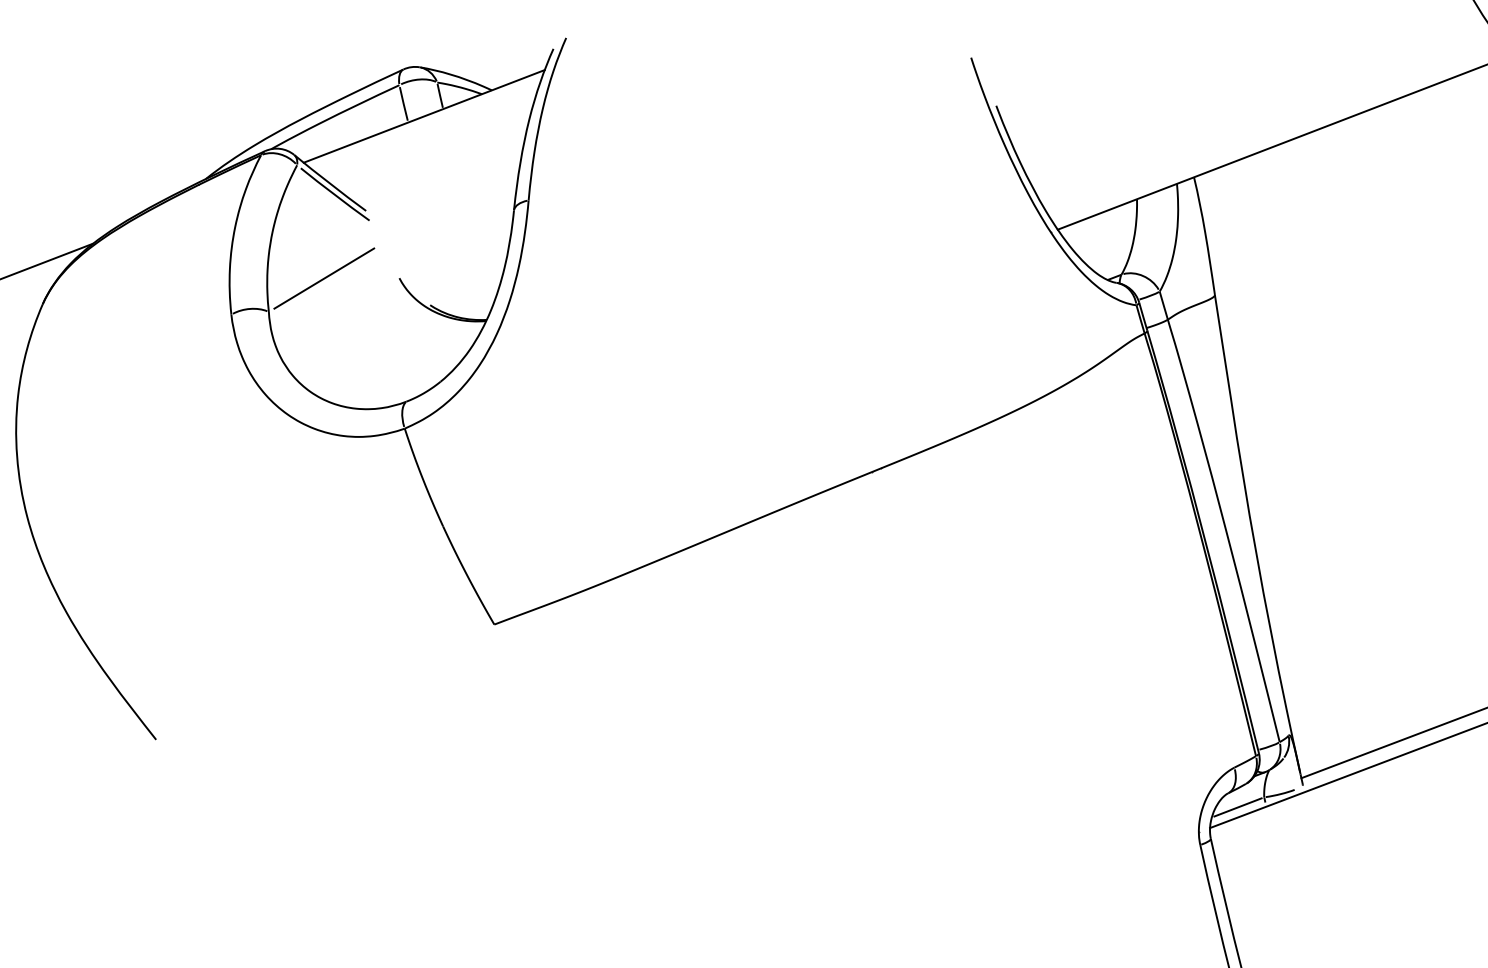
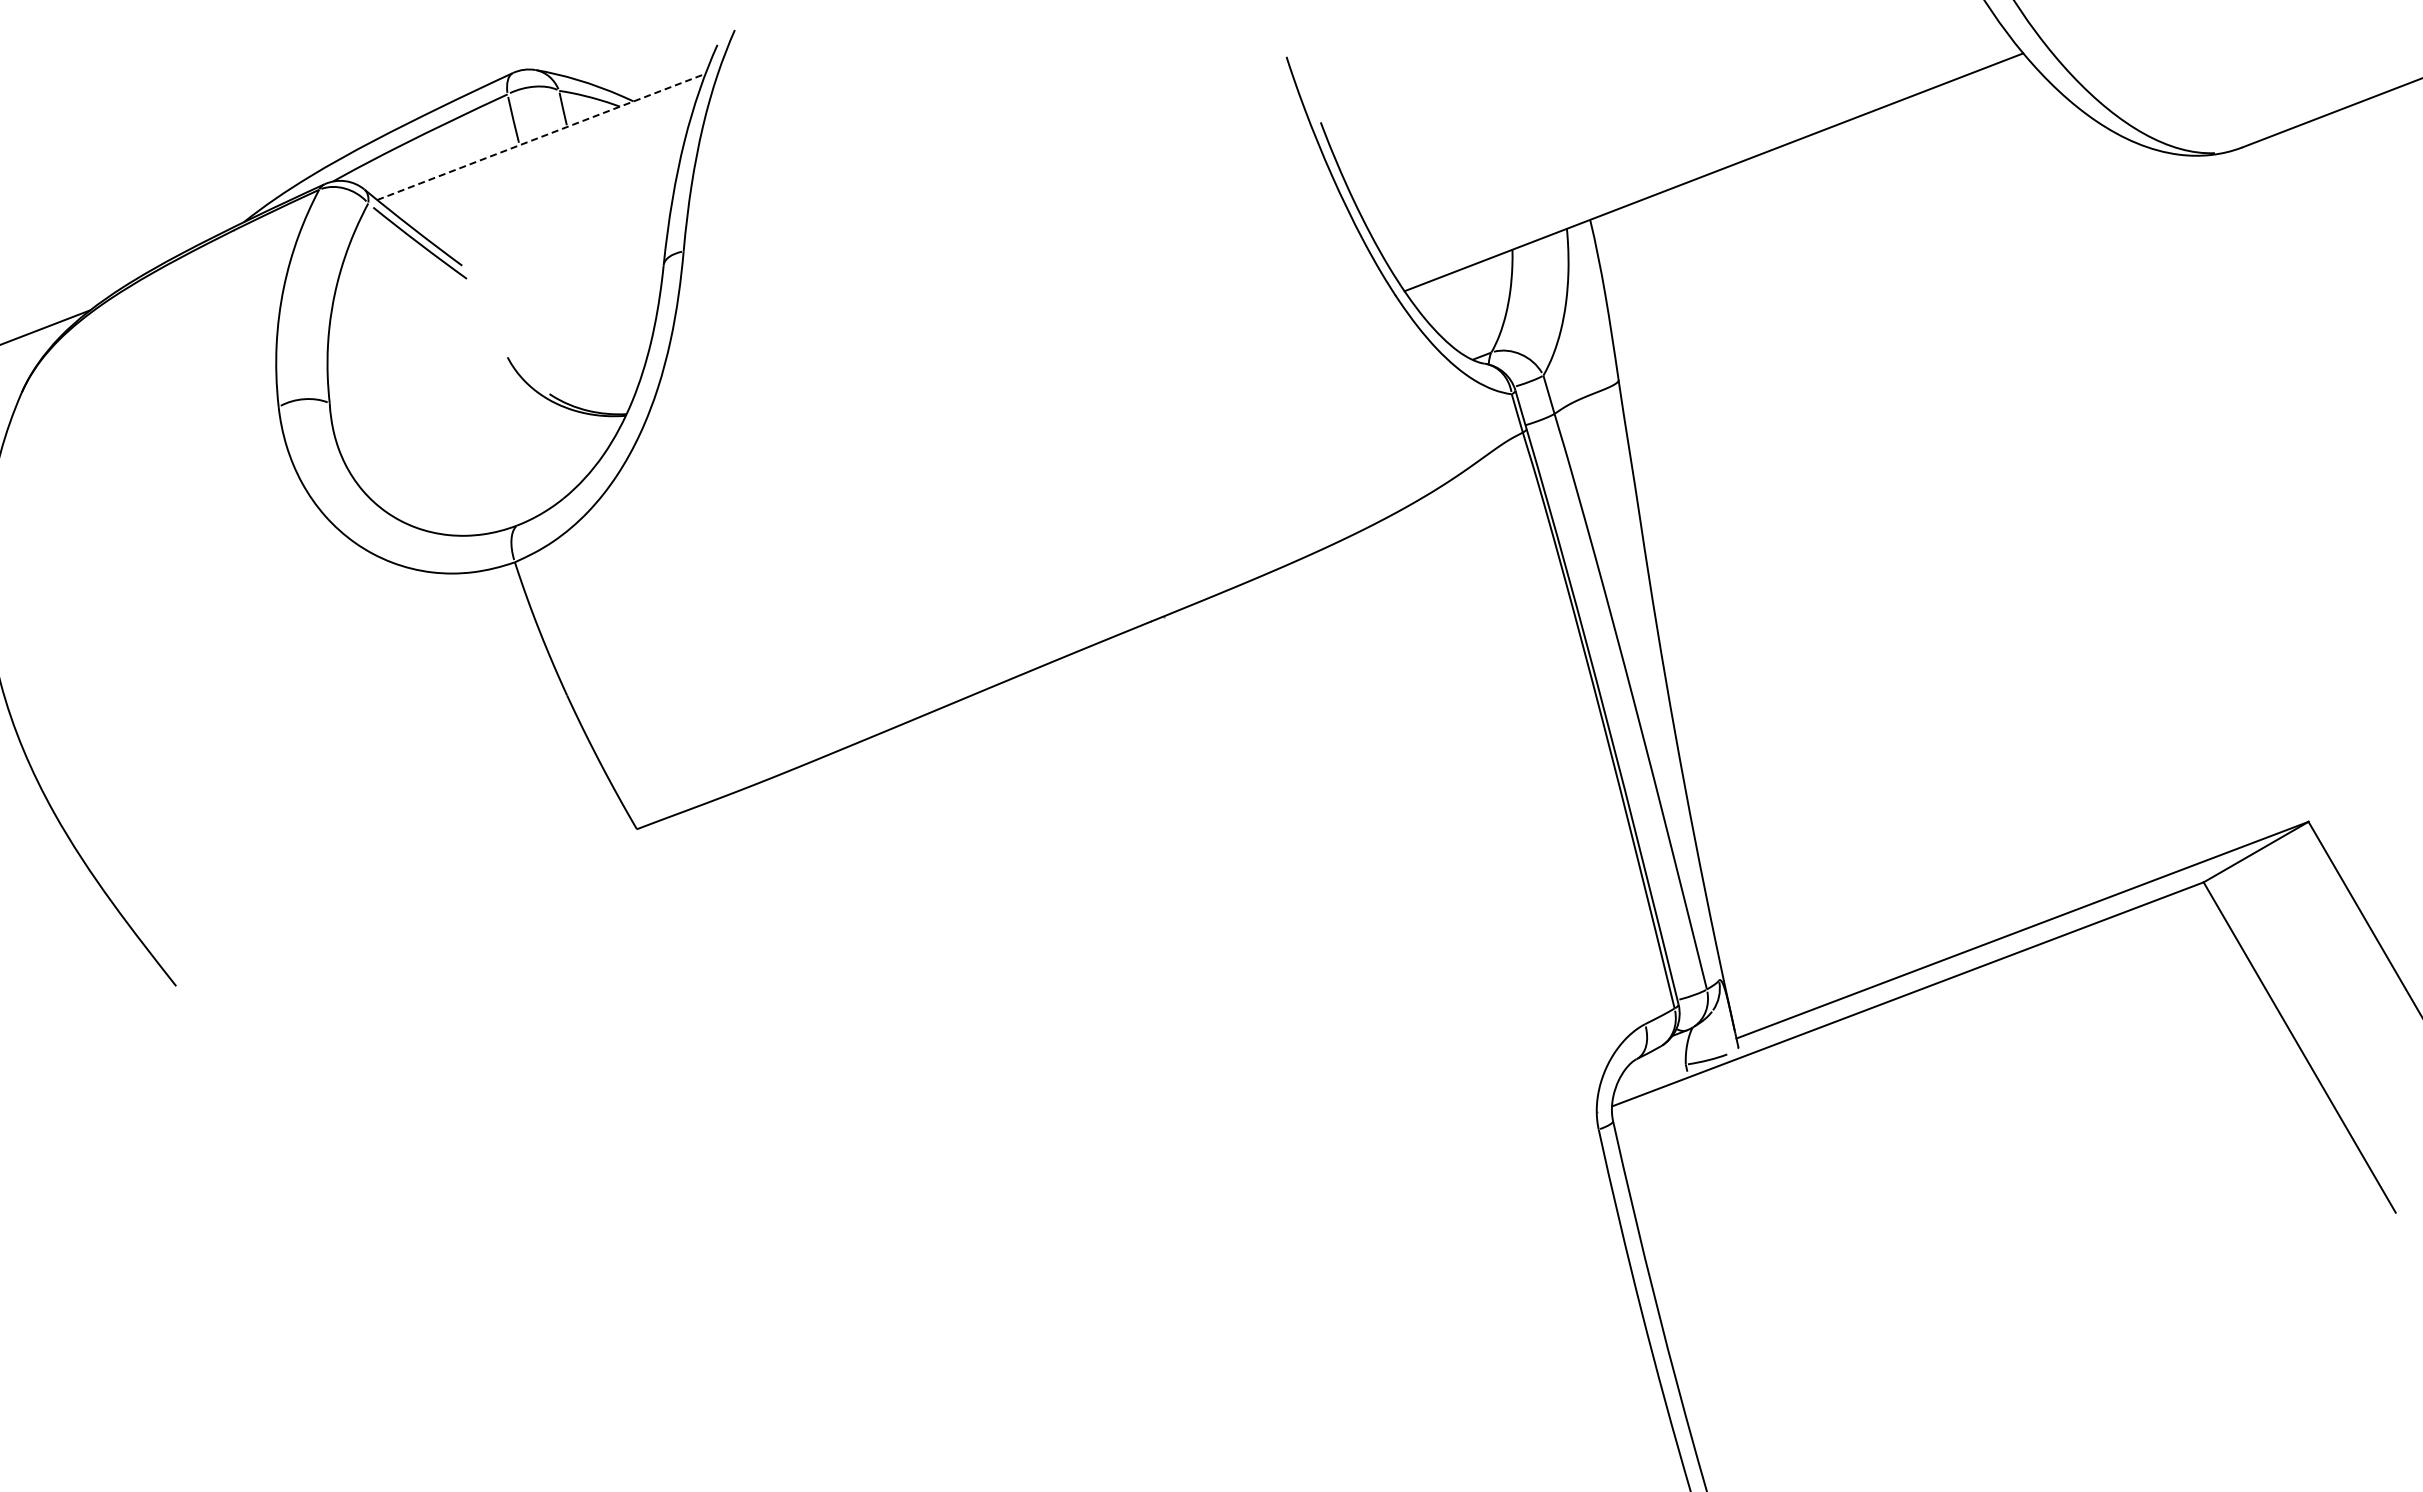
line: (424, 116) -> (541, 136), solid -> dashed
line: (324, 278) -> (405, 357), removed
line: (1237, 806) -> (1649, 1077), removed

